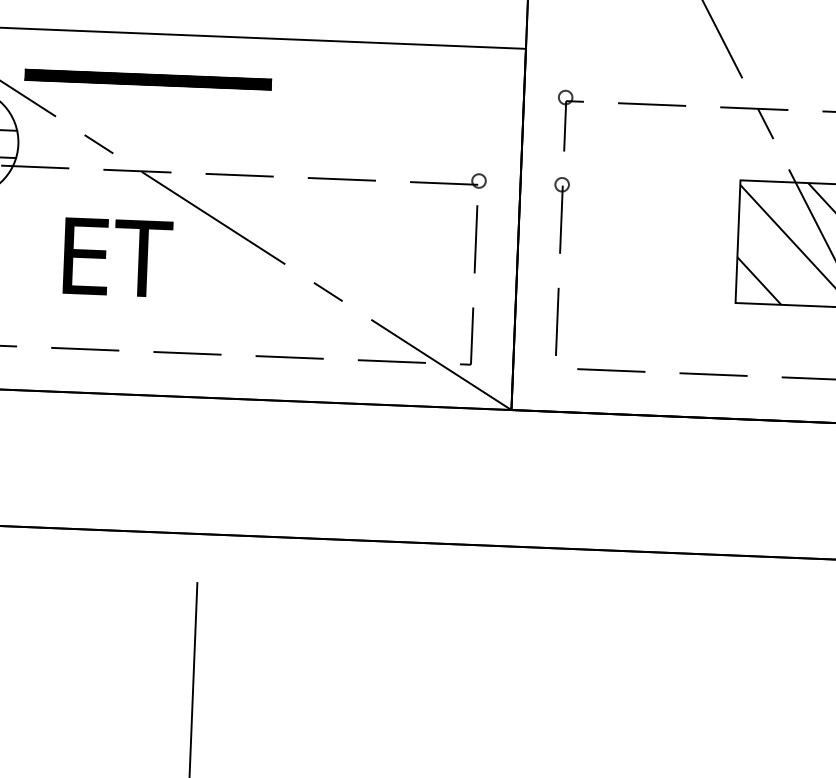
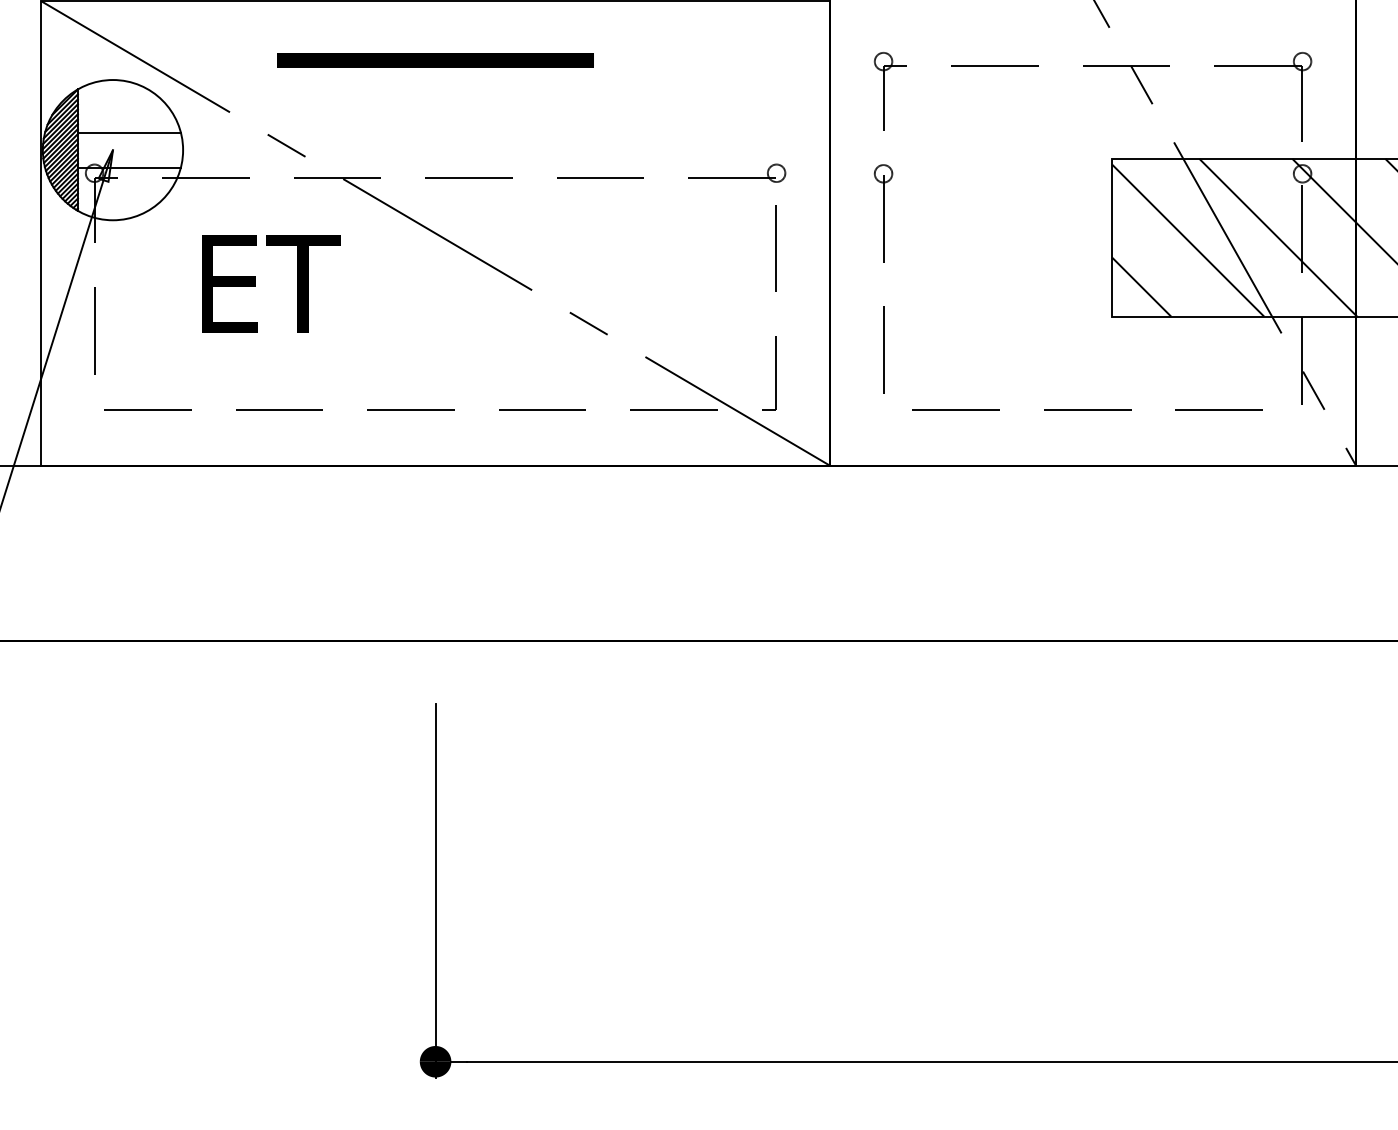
part: (148, 79) -> (435, 60), moved
text: (118, 257) -> (271, 283), moved

